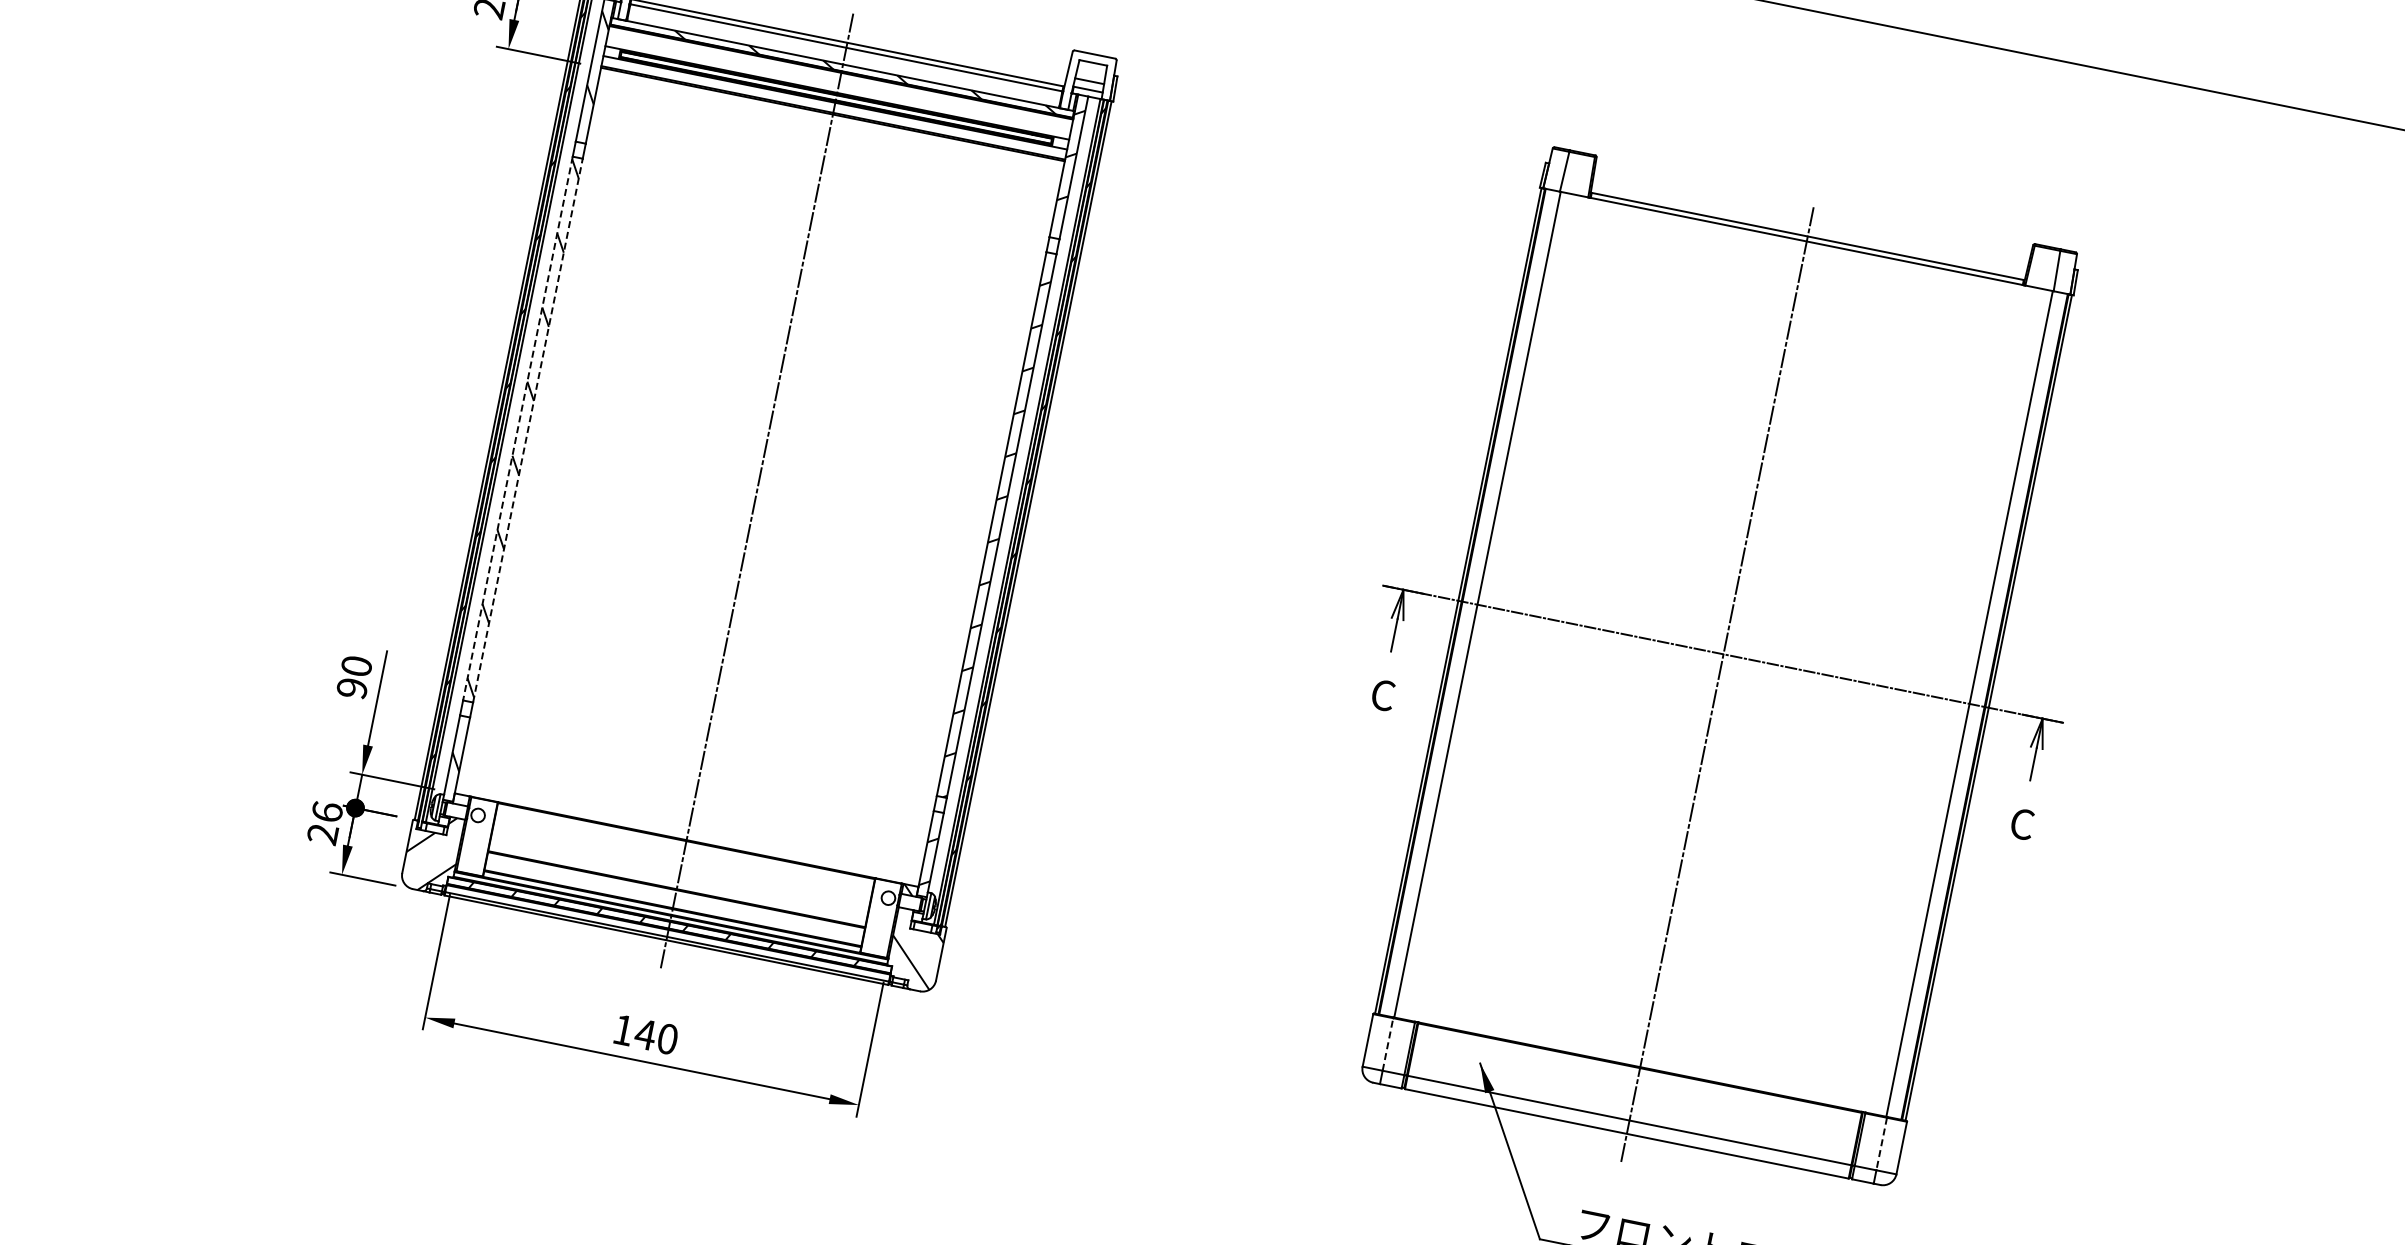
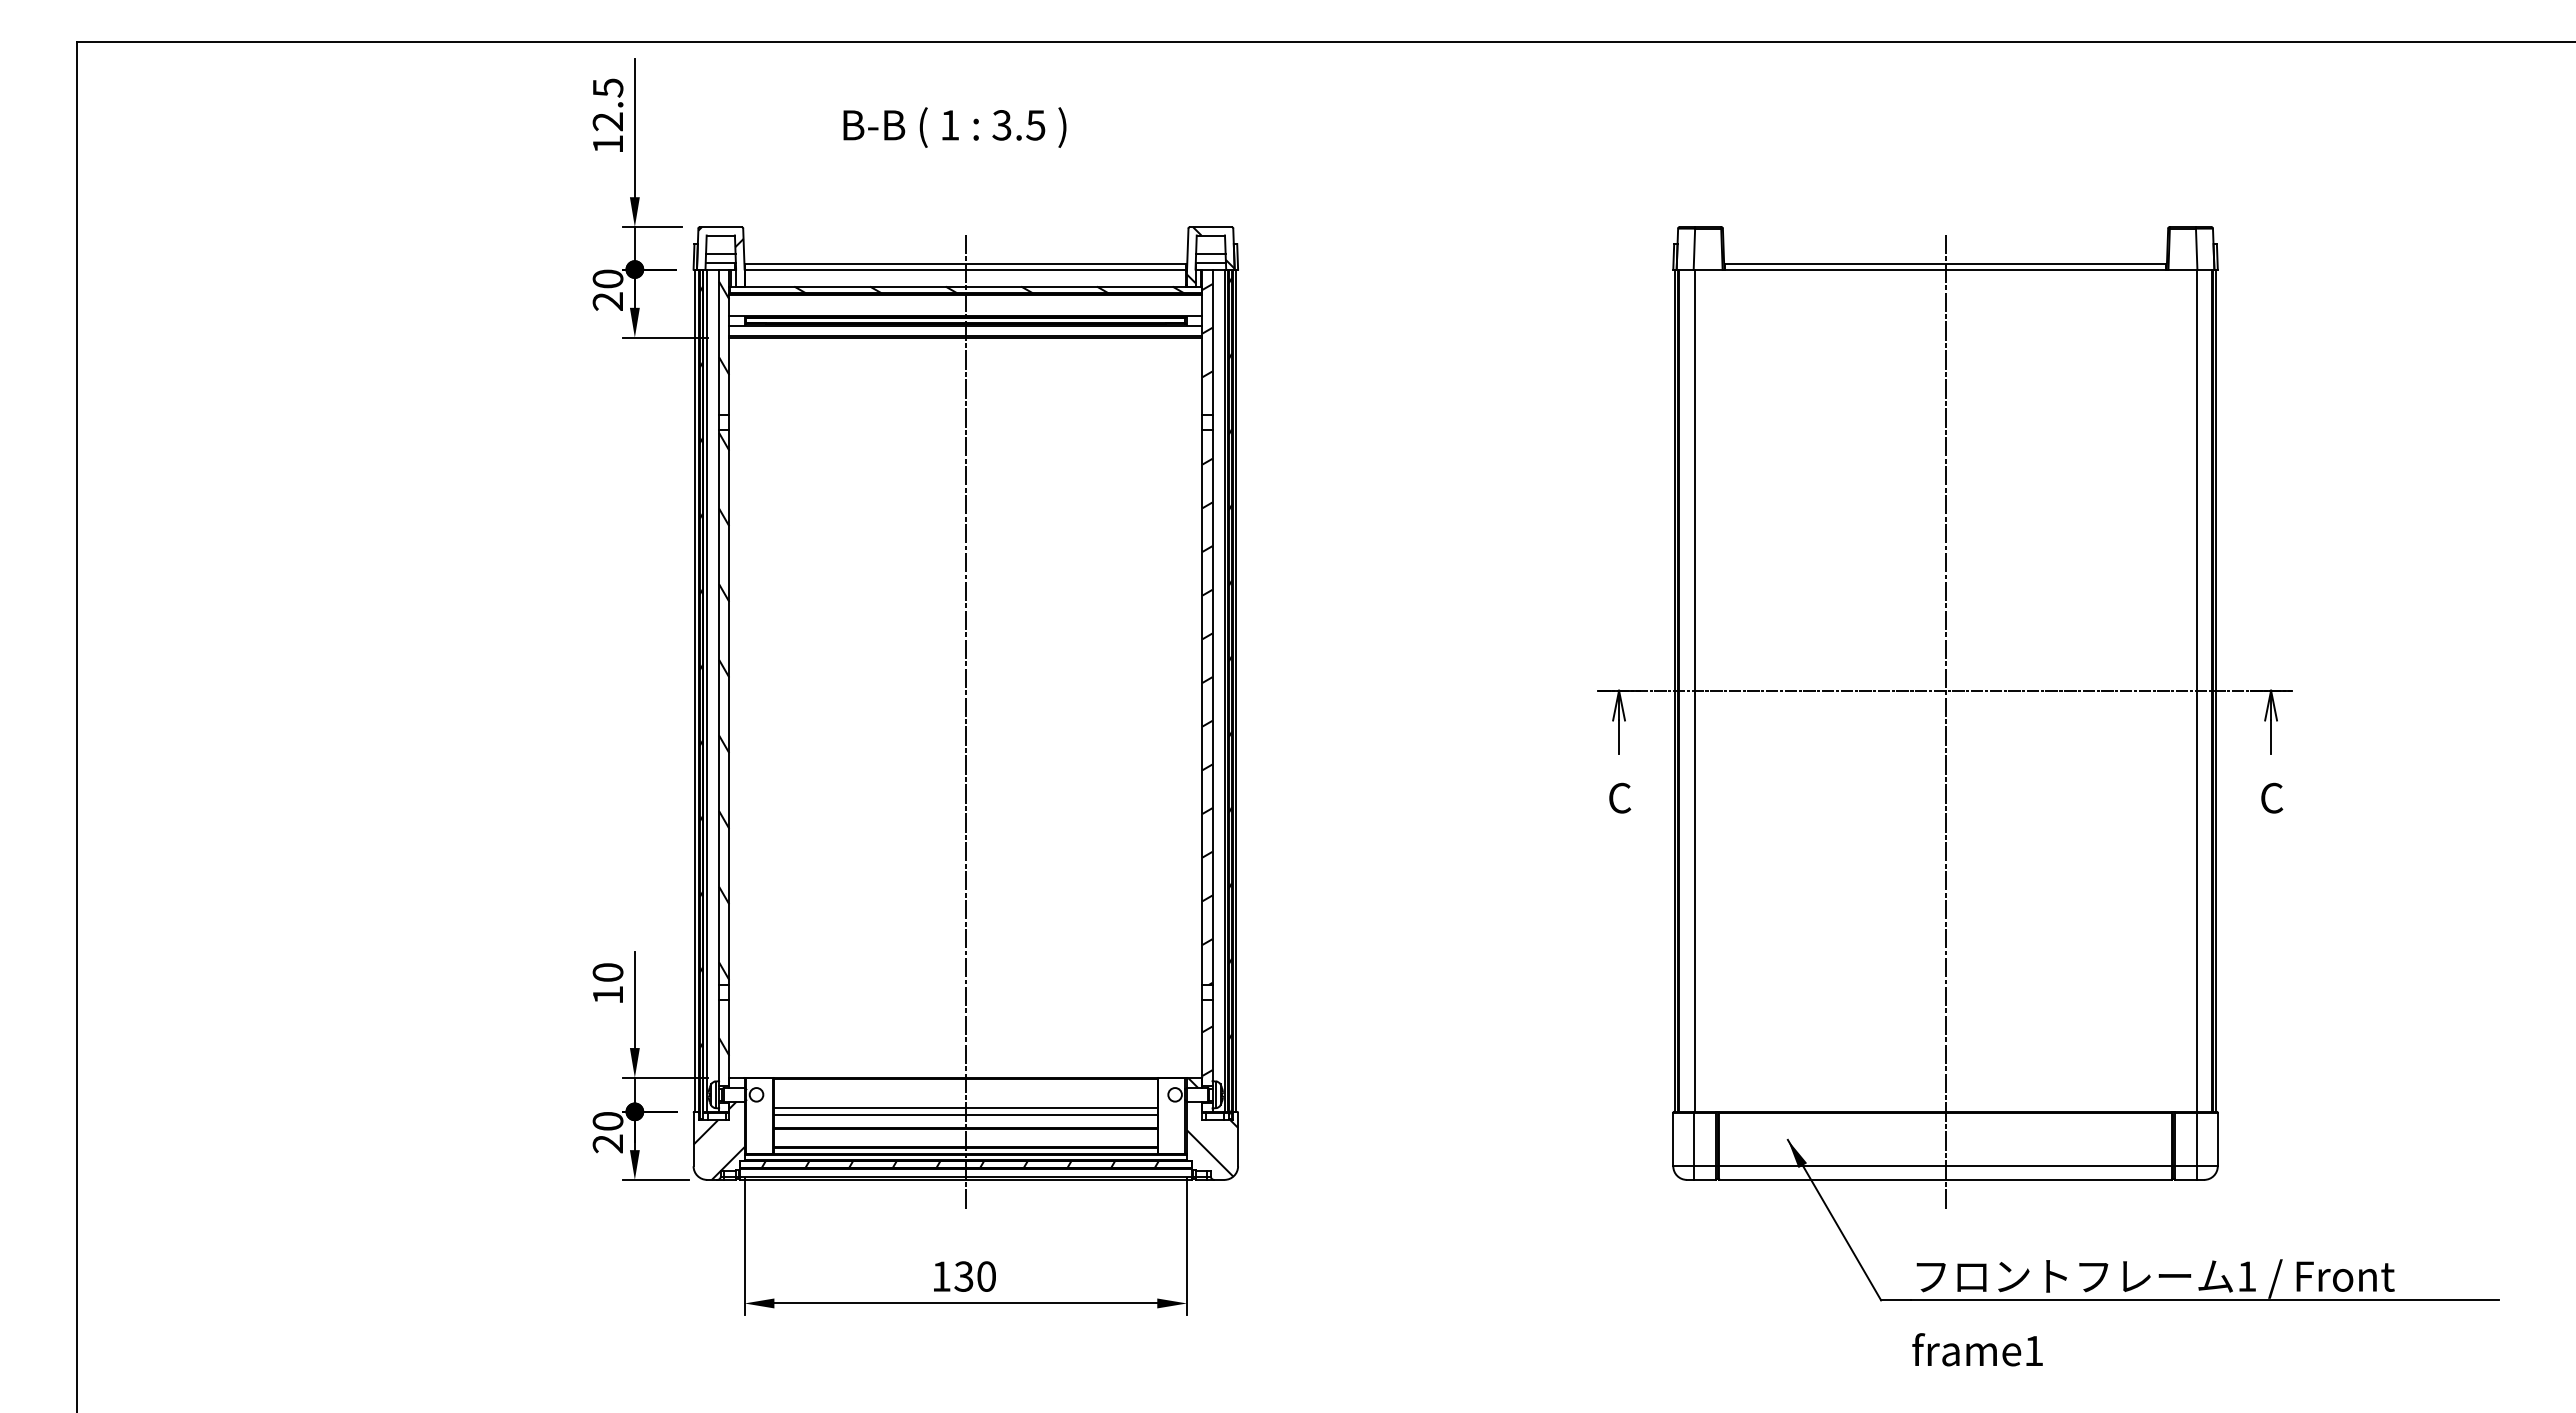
hatch: (1089, 82) -> (1210, 255), added
line: (518, 429) -> (719, 708), dashed -> solid
line: (528, 430) -> (729, 707), dashed -> solid
text: (351, 688) -> (607, 995), 90 -> 10
text: (326, 811) -> (607, 1120), 26 -> 20
line: (680, 870) -> (965, 1108), added
line: (678, 877) -> (965, 1115), added
text: (645, 1034) -> (963, 1276), 140 -> 130
line: (1387, 1044) -> (1693, 1139), dashed -> solid
line: (1881, 1144) -> (2197, 1139), dashed -> solid

